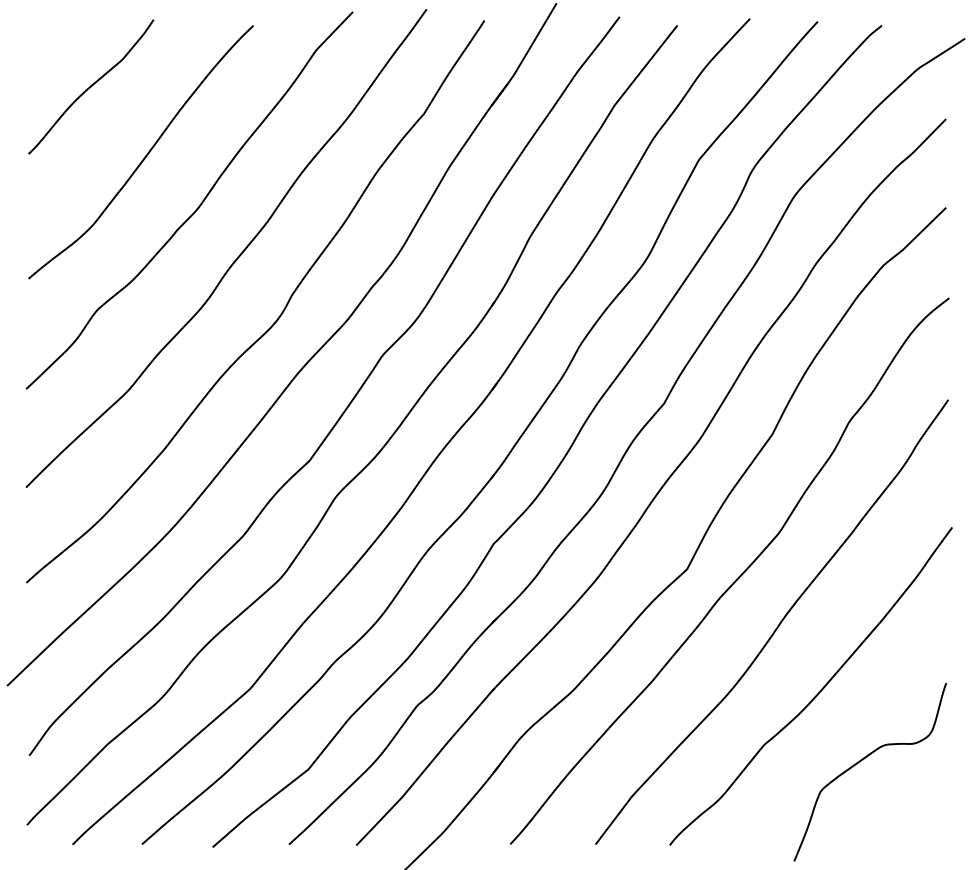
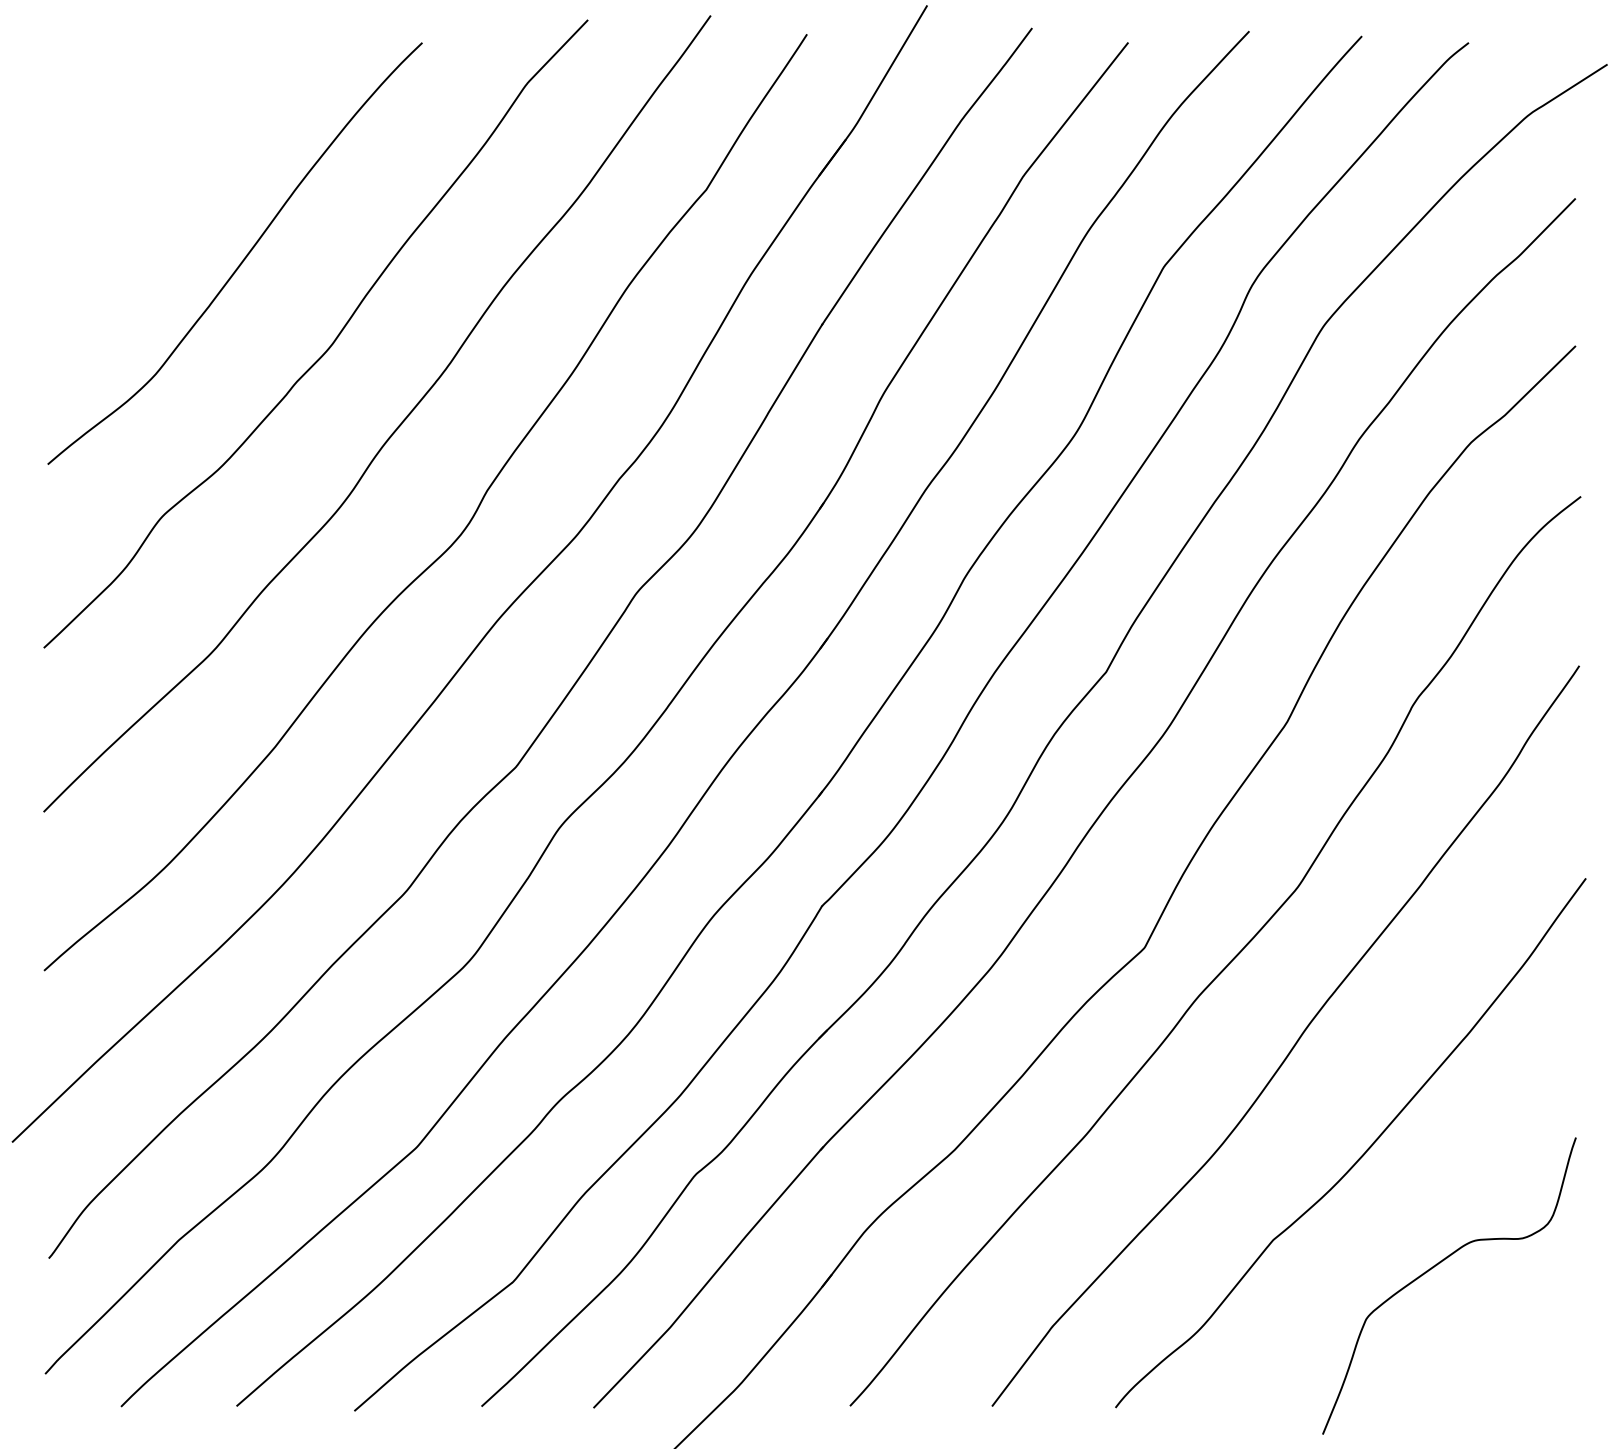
curve: (91, 86) -> (152, 144), removed

